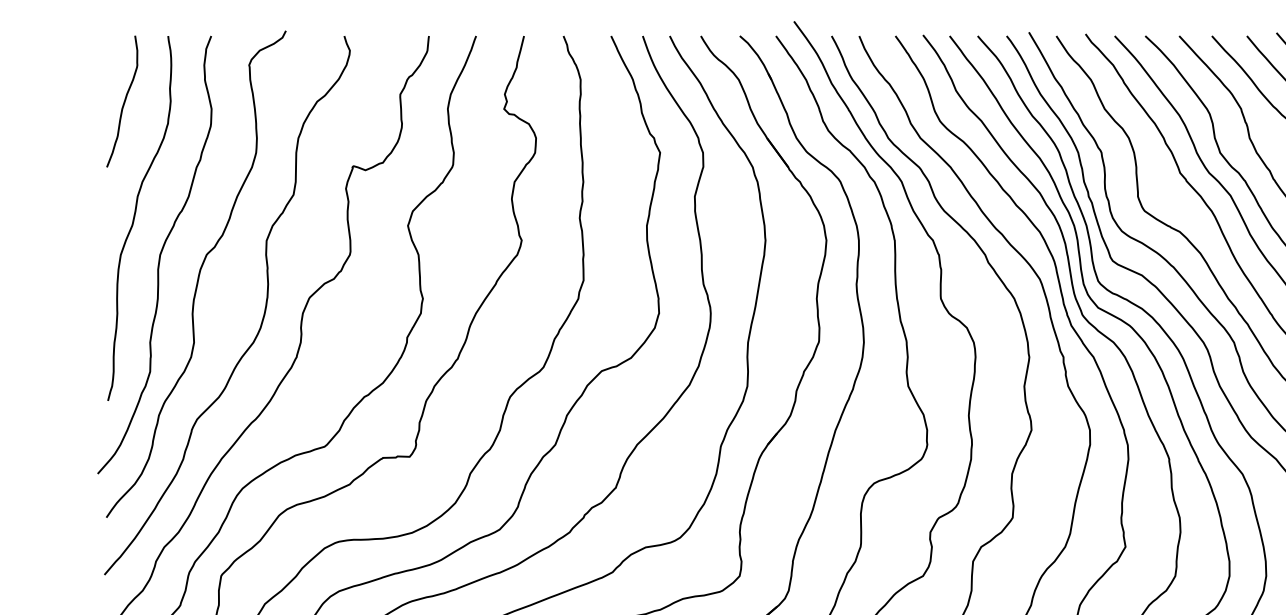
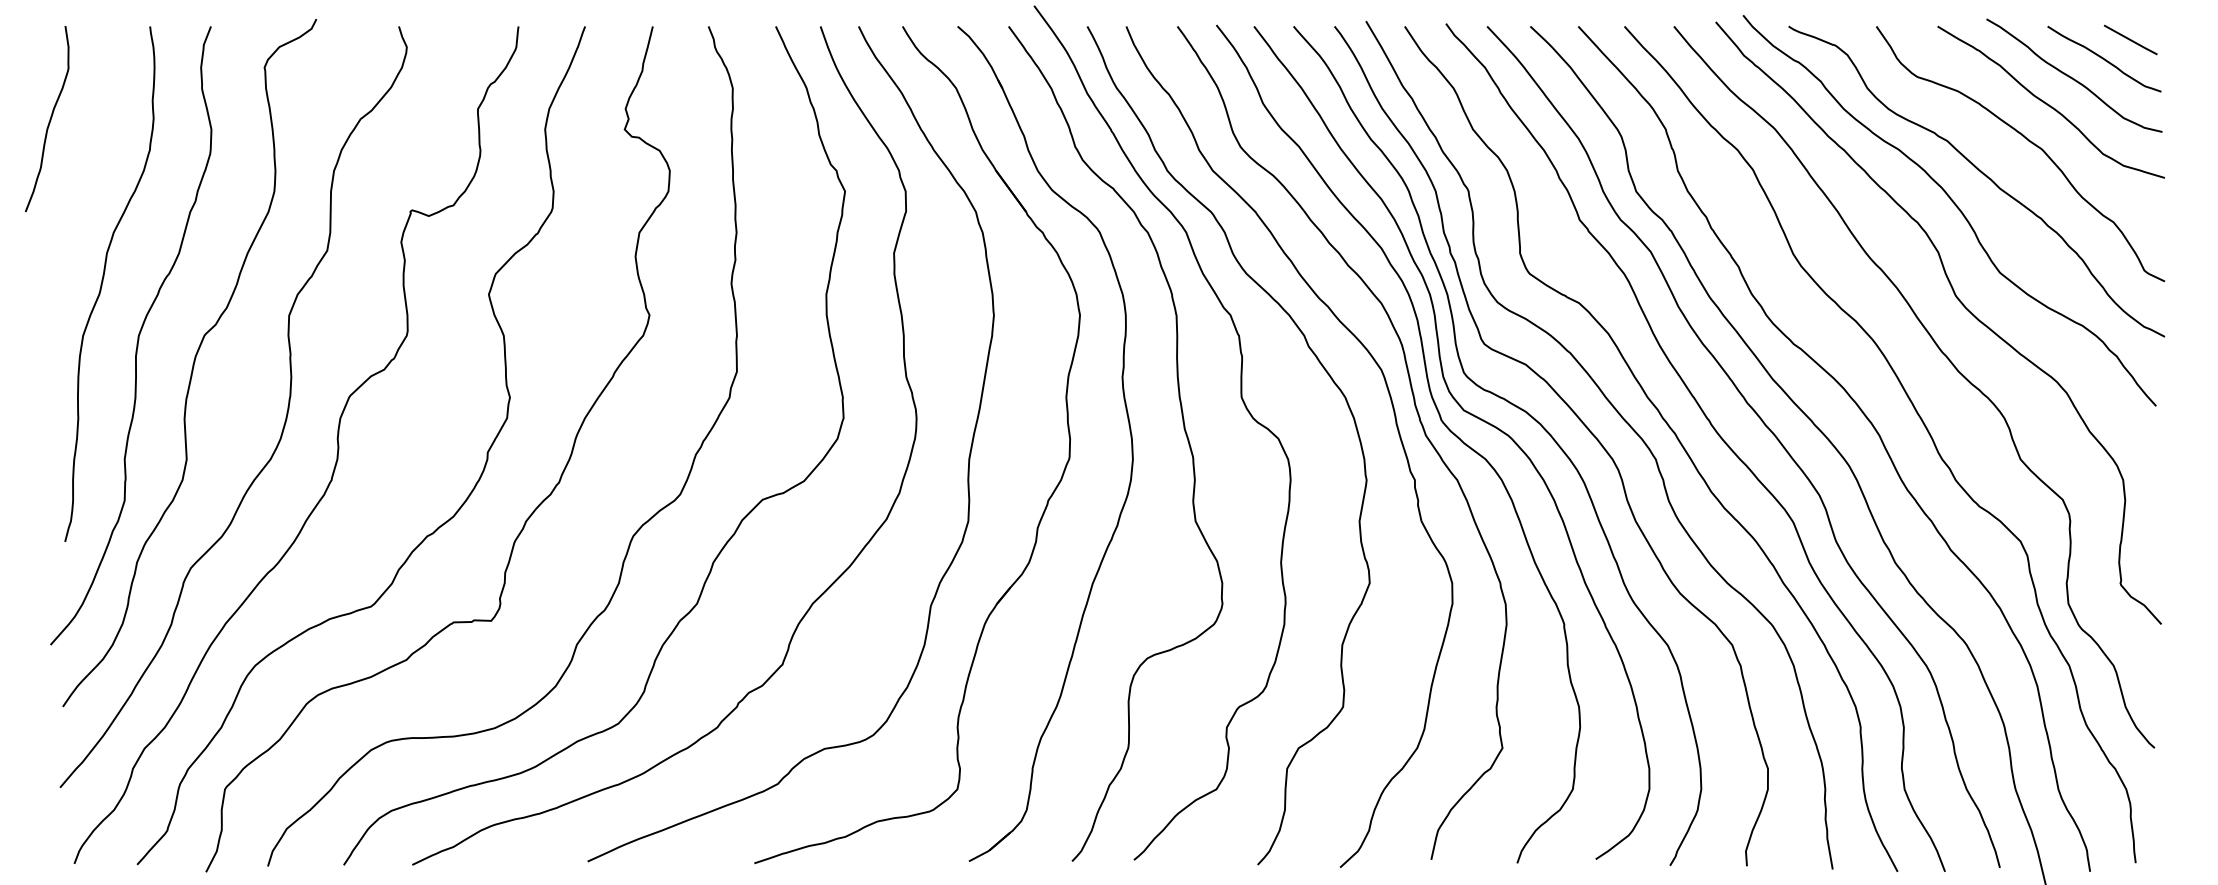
curve: (123, 101) -> (49, 119), moved

